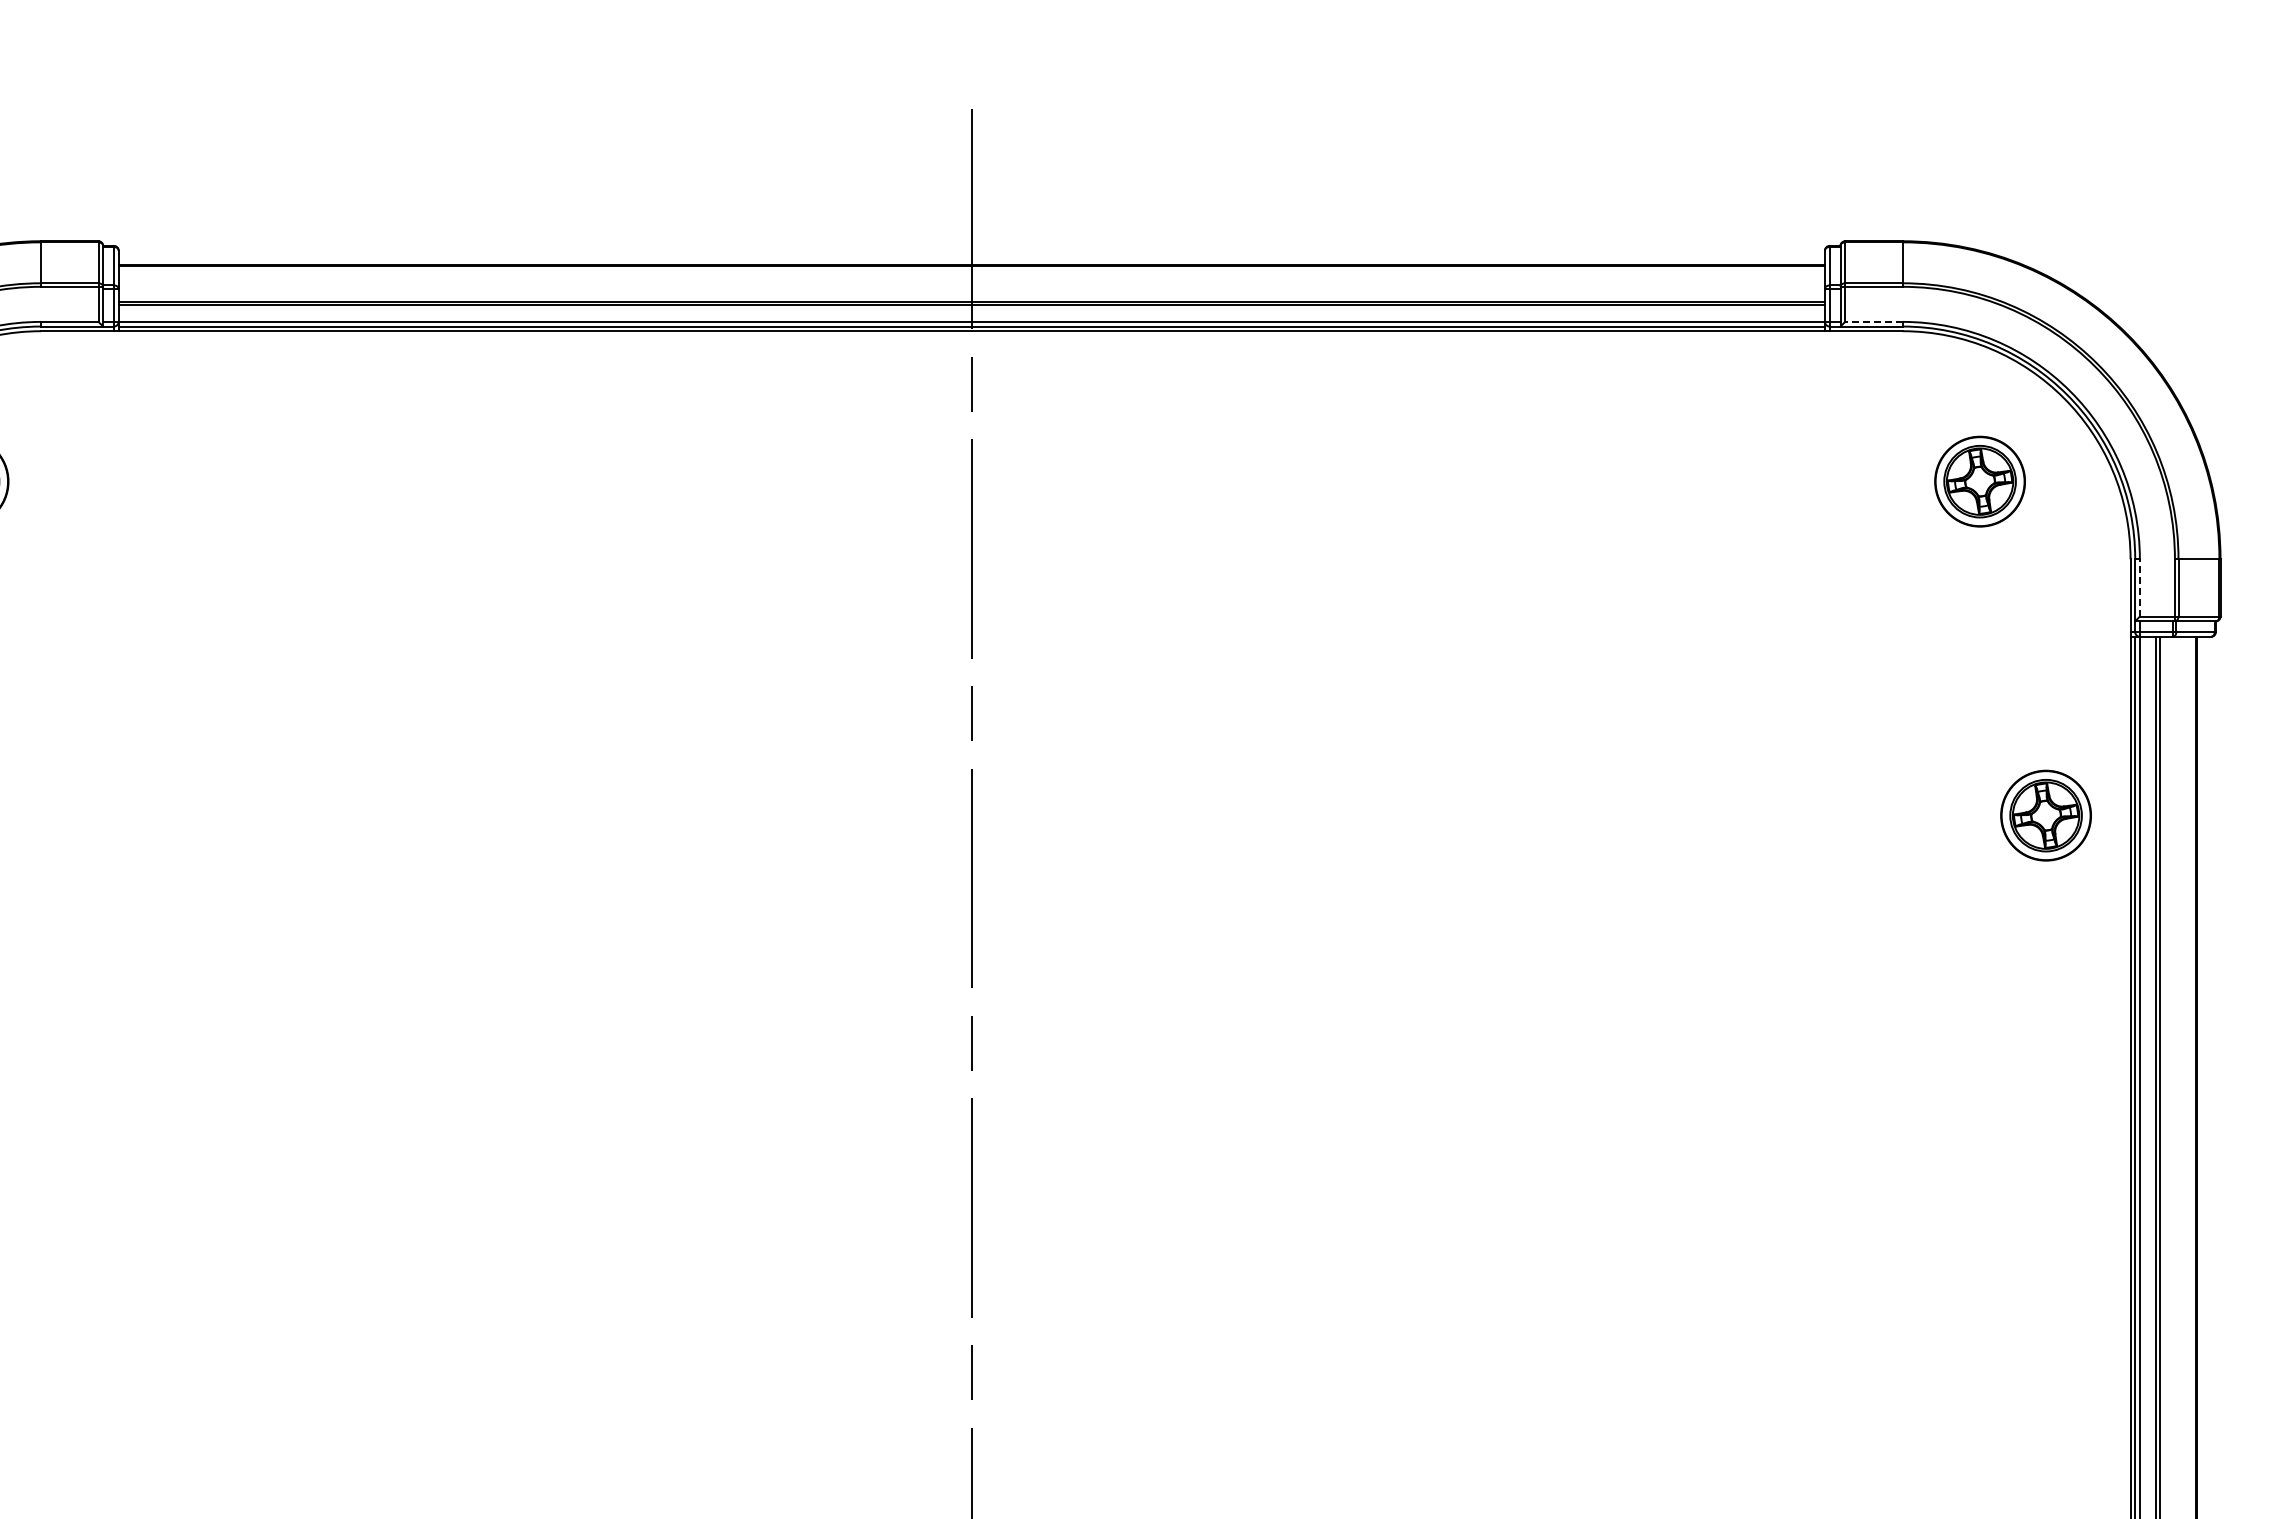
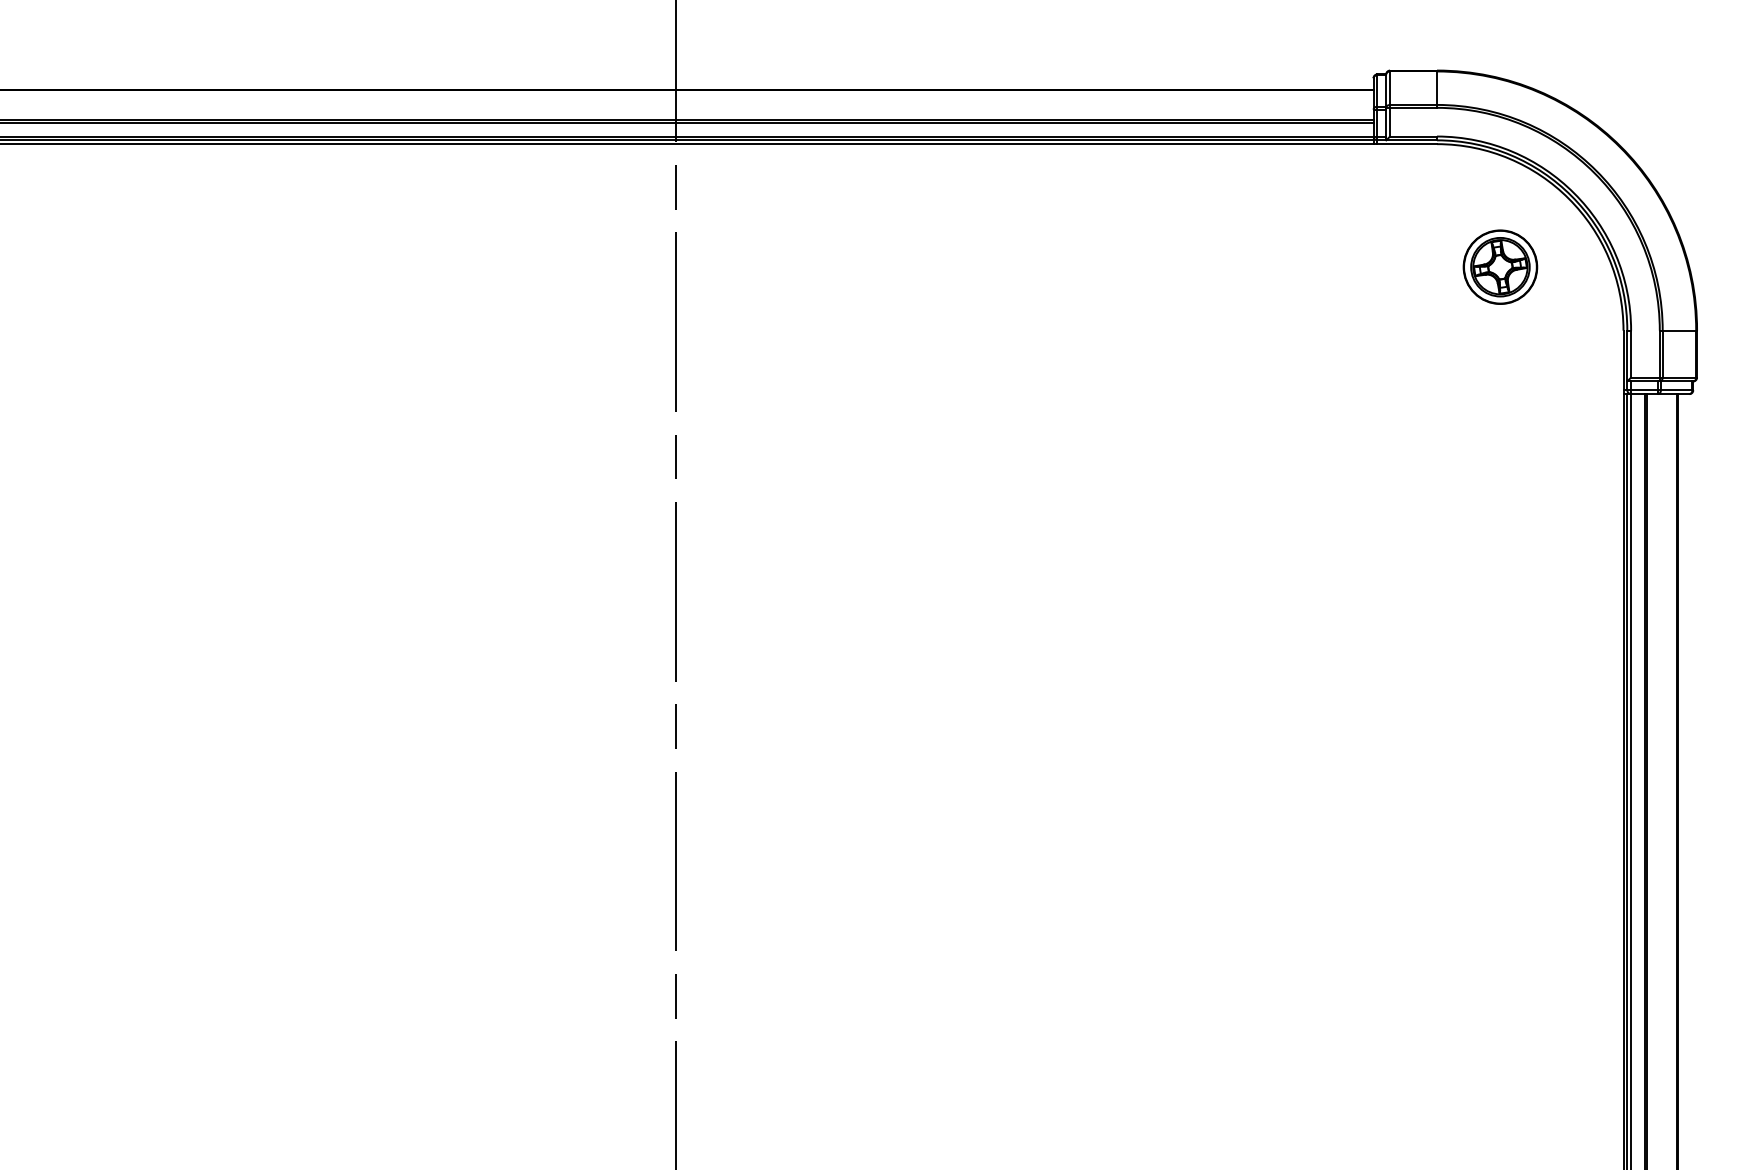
line: (1873, 321) -> (1413, 136), dashed -> solid
line: (2139, 587) -> (1630, 353), dashed -> solid
part: (2045, 815) -> (1553, 540), removed

